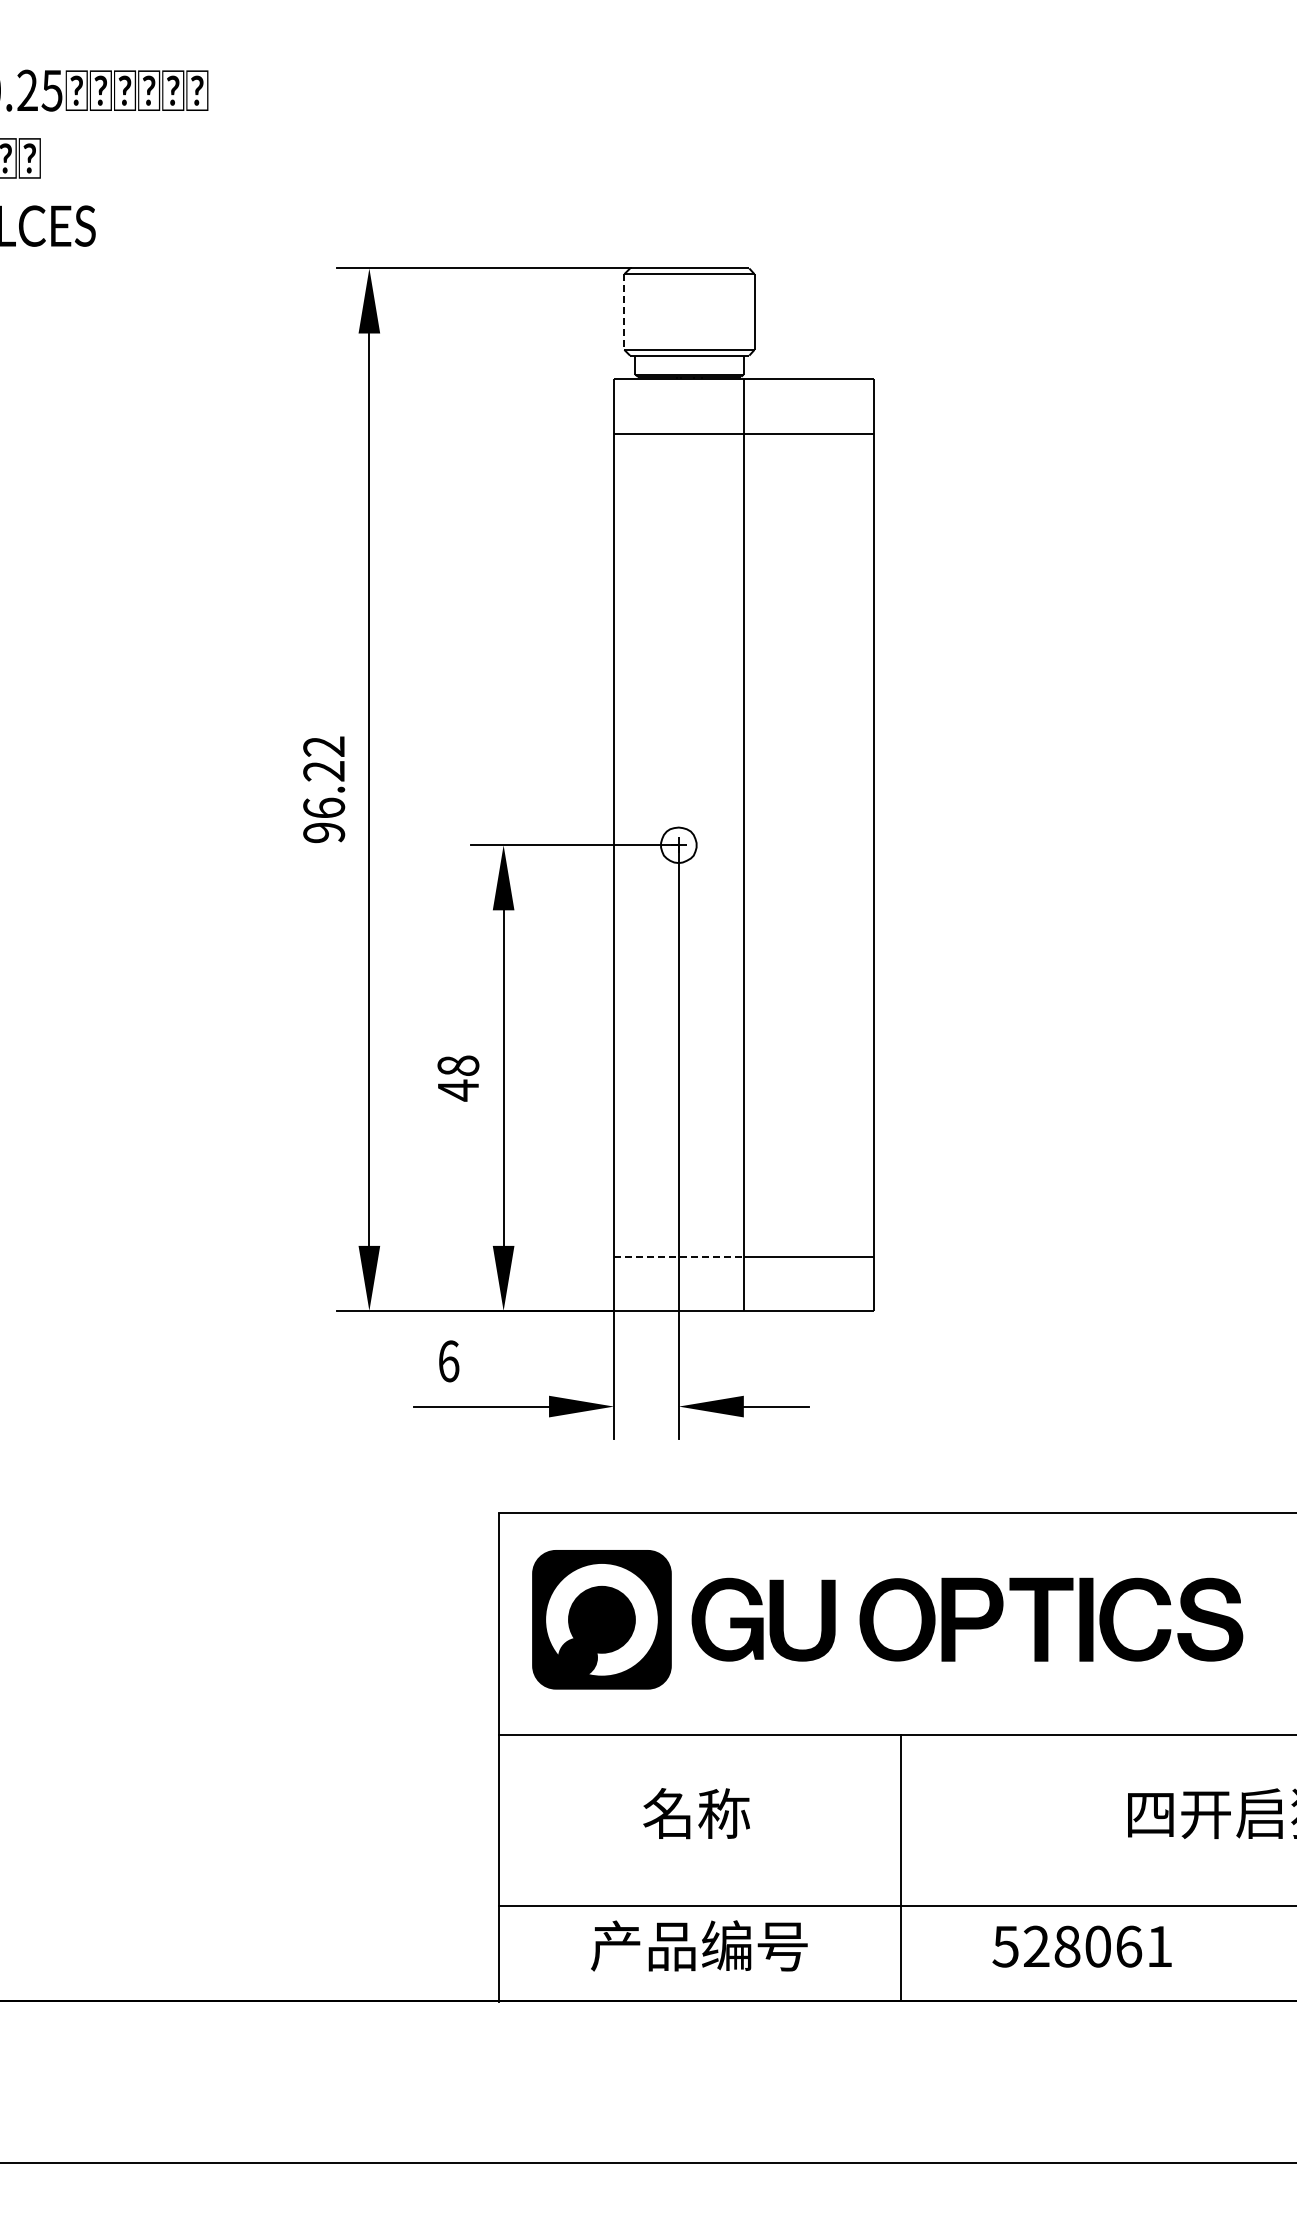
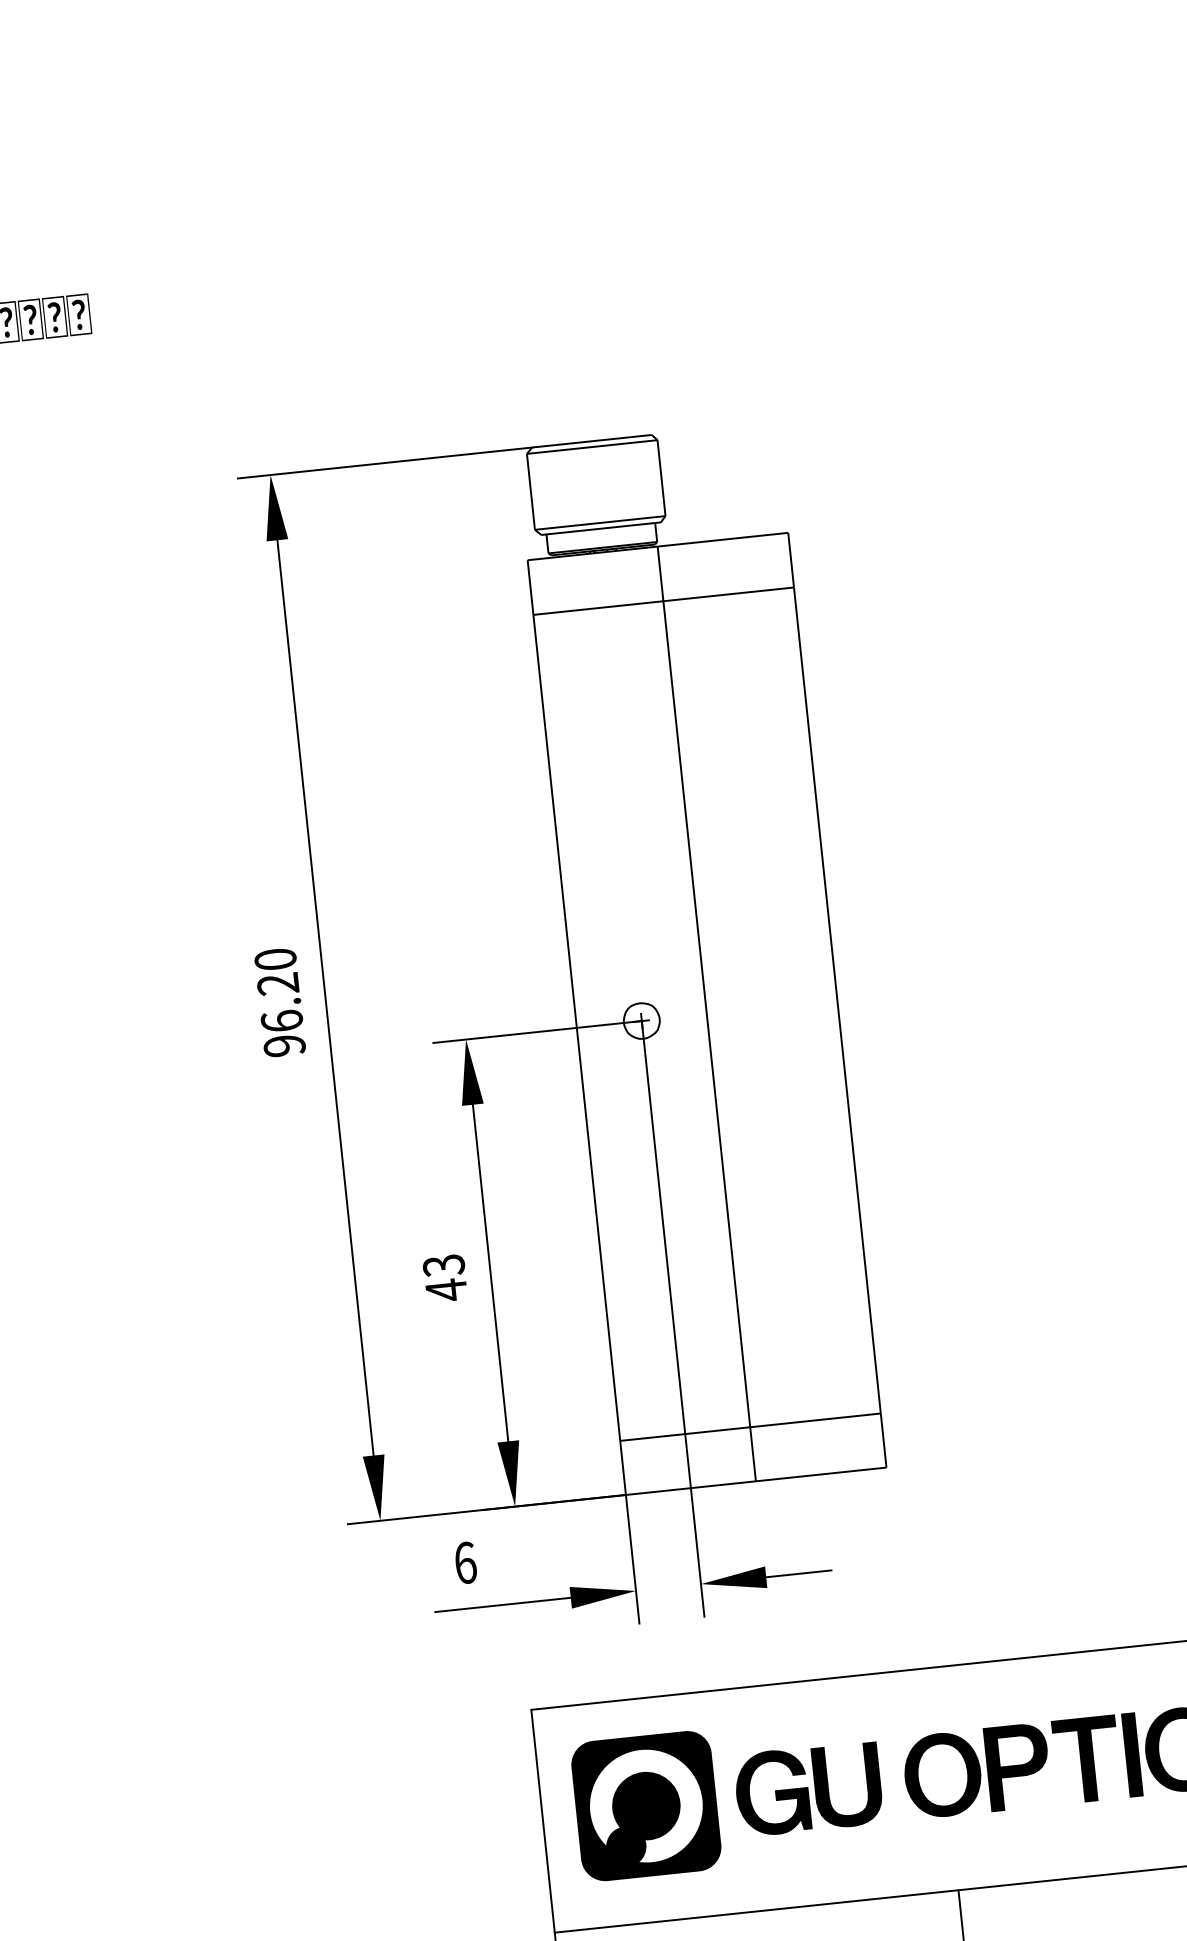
line: (624, 312) -> (531, 492), dashed -> solid
text: (324, 746) -> (275, 959), 96.22 -> 96.20
text: (458, 1065) -> (444, 1265), 48 -> 43
line: (678, 1257) -> (684, 1434), dashed -> solid

